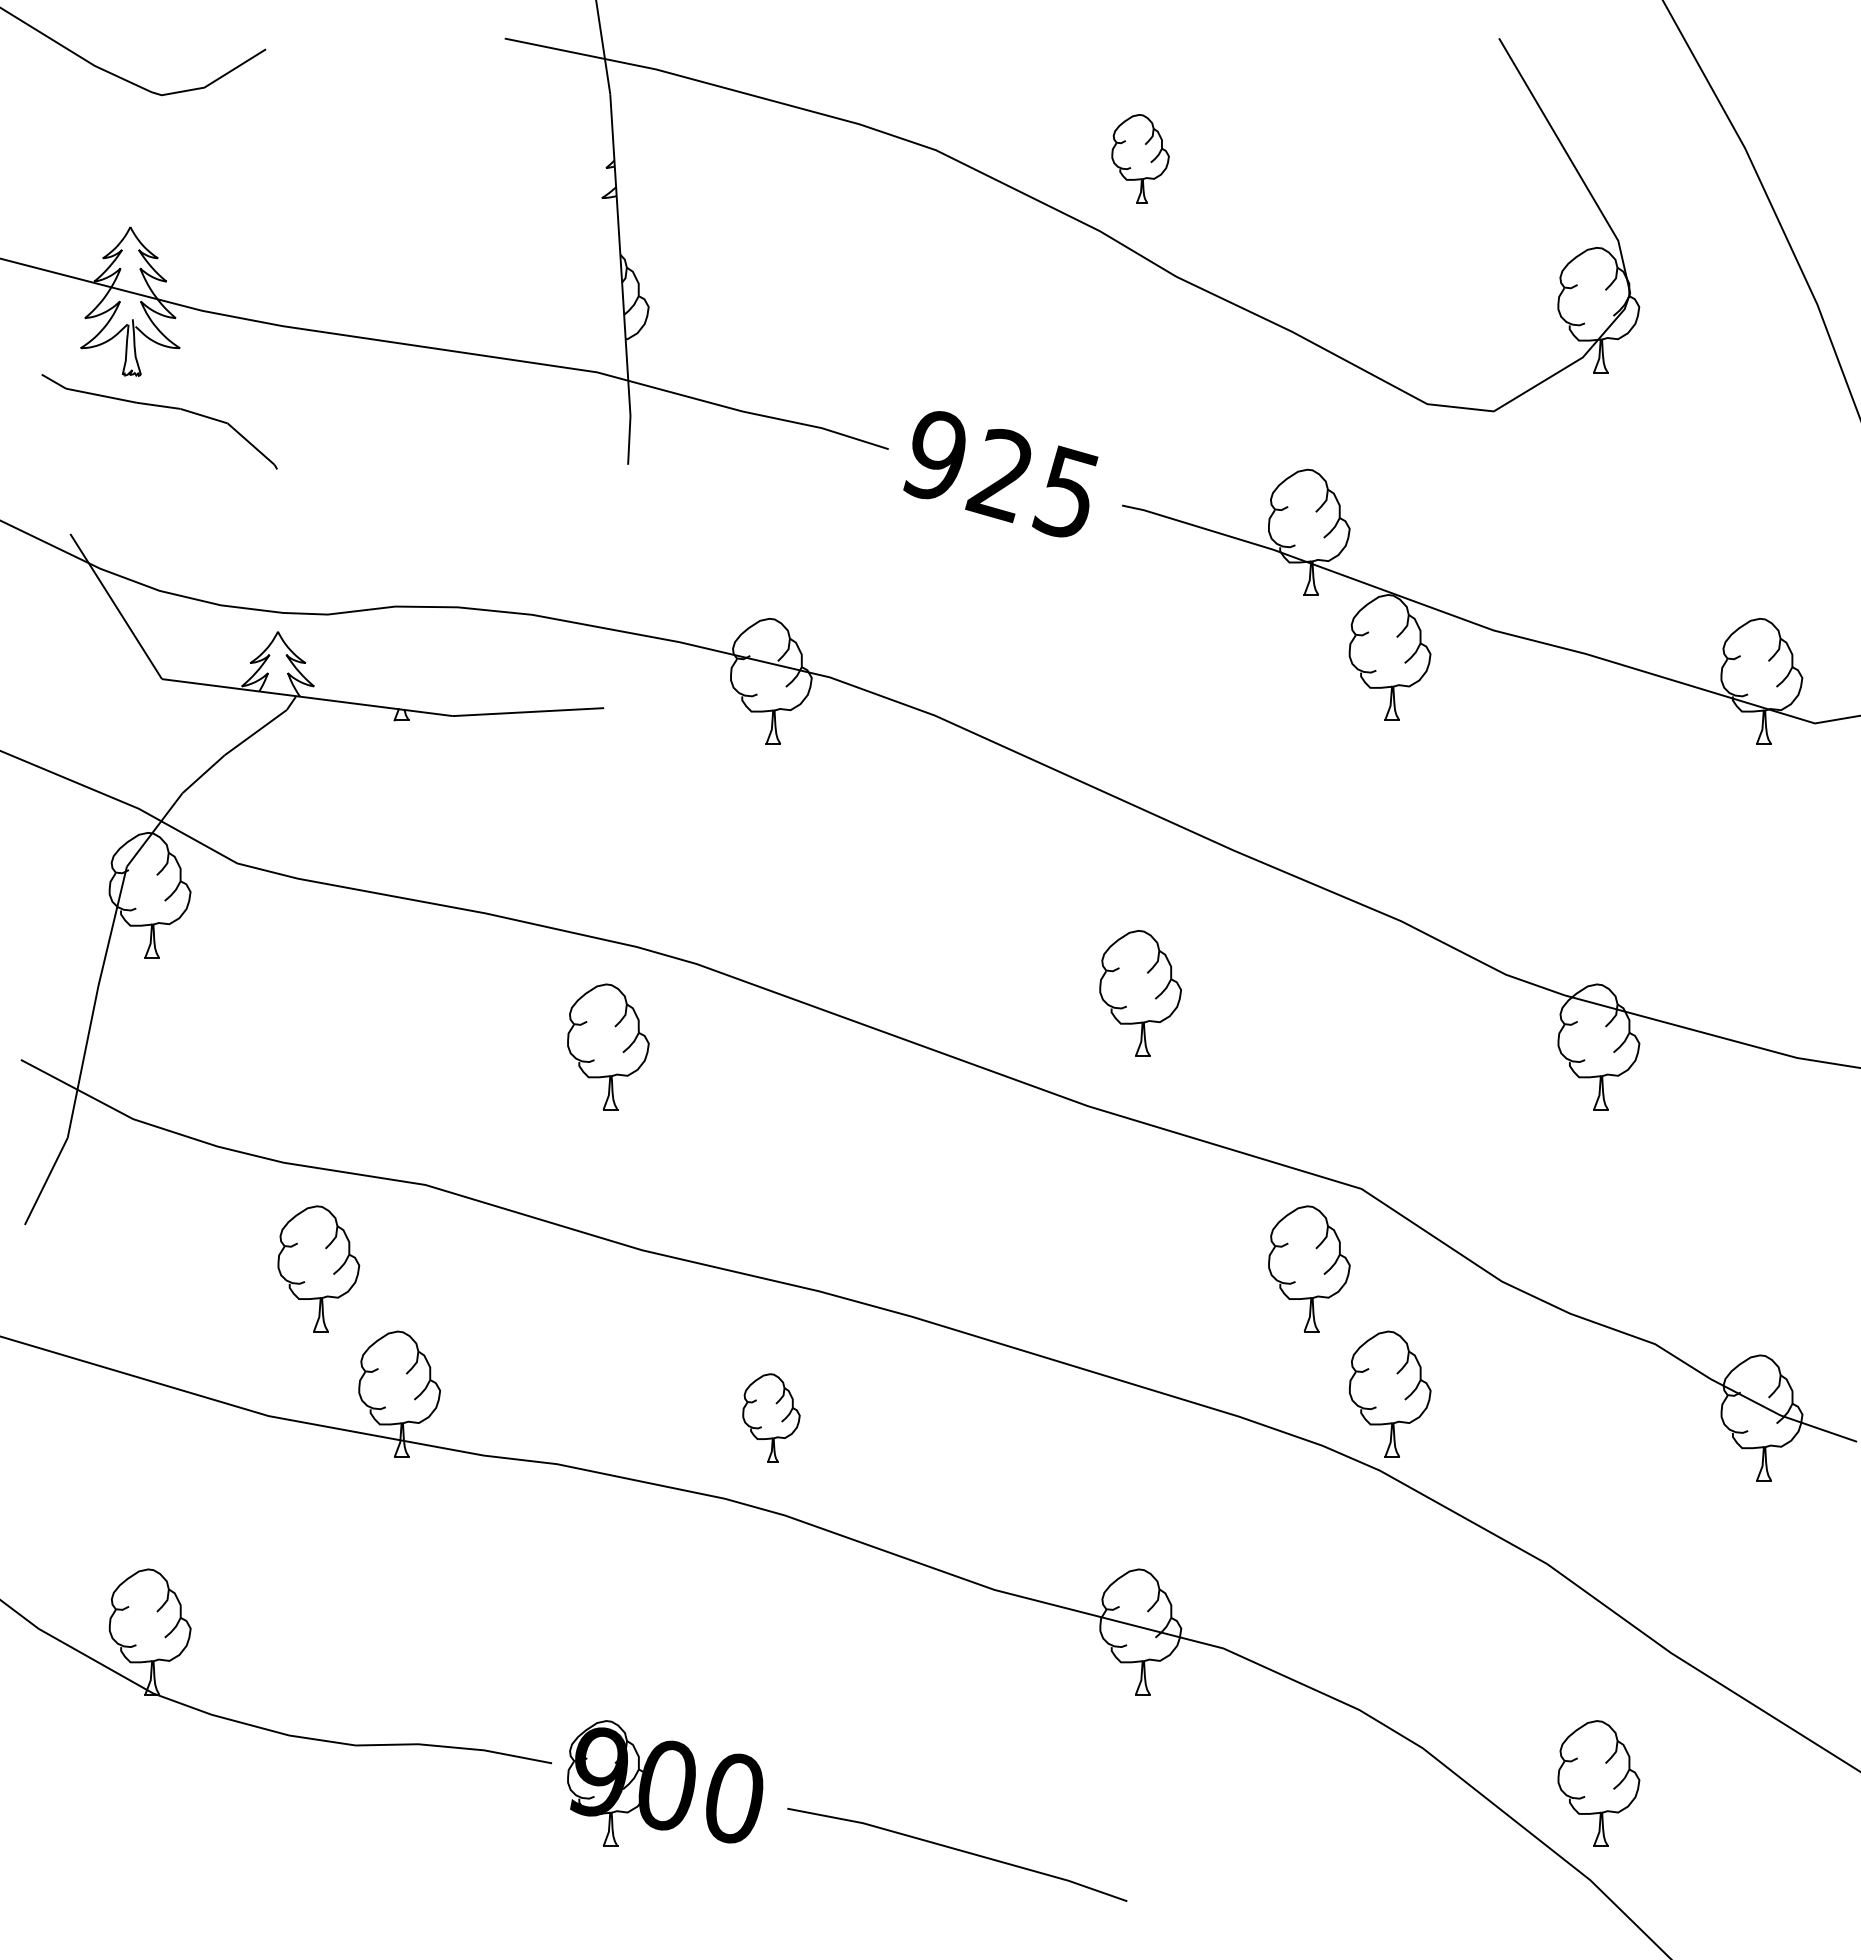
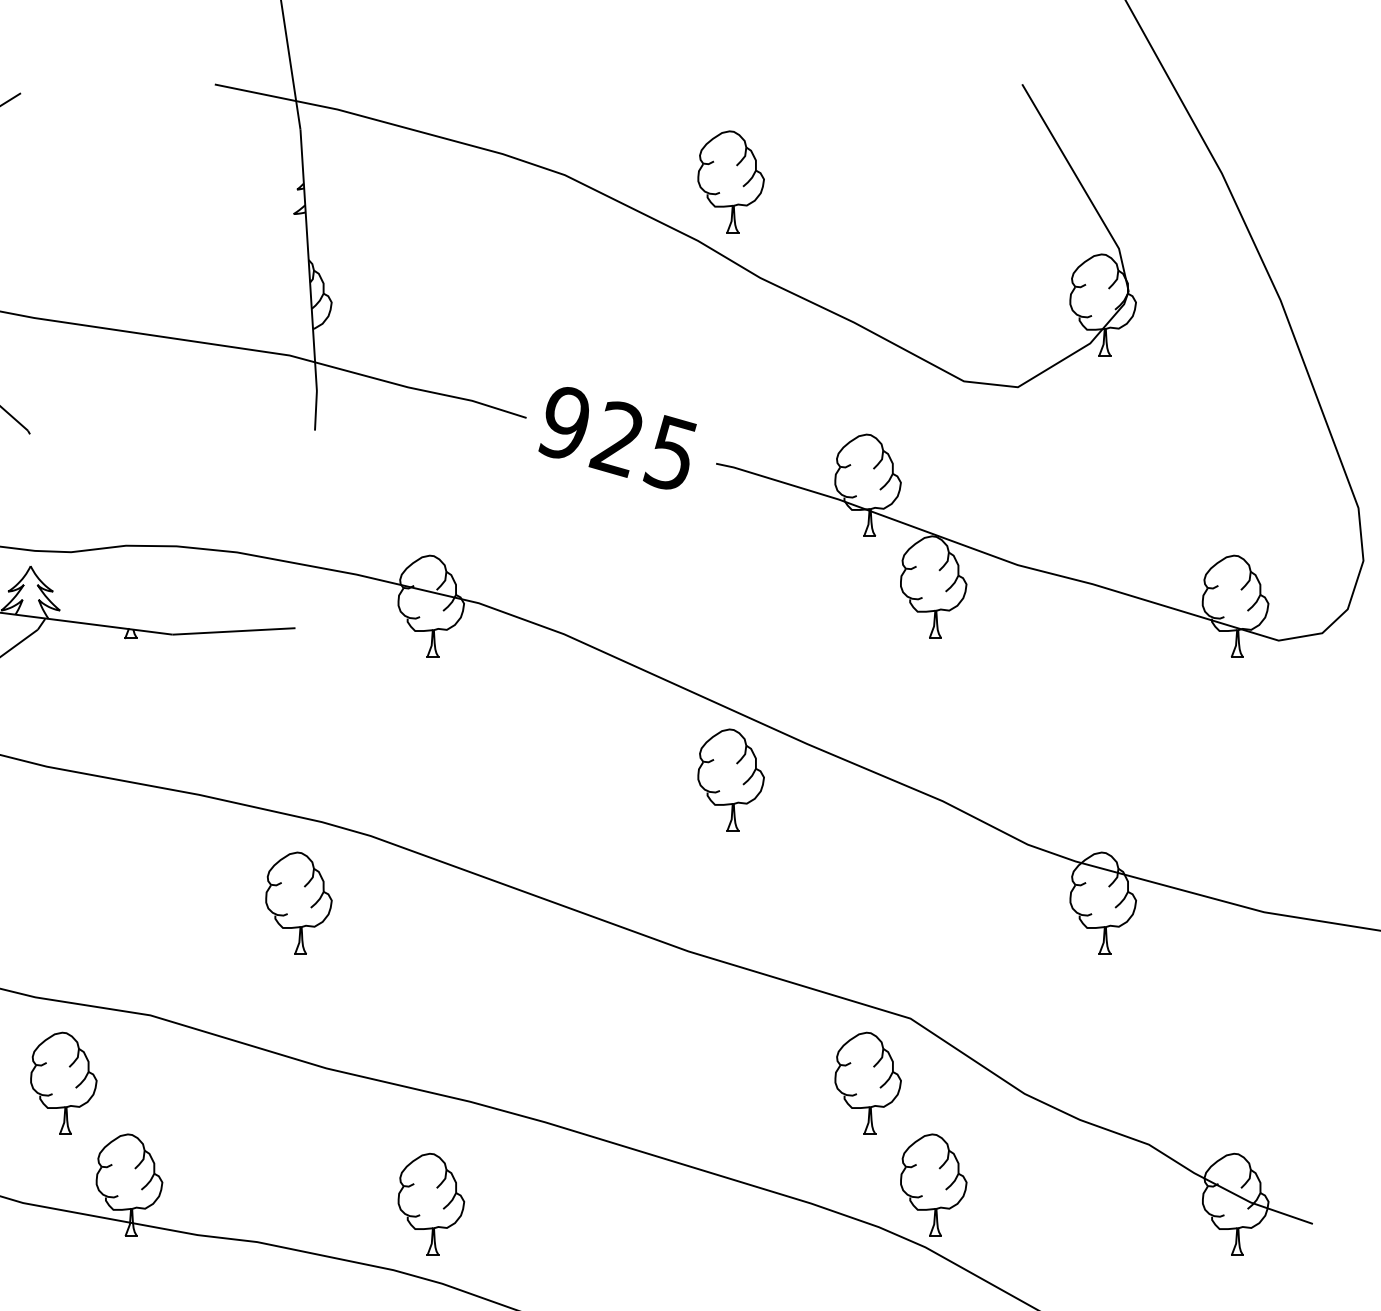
part: (1140, 158) -> (731, 181), size x1.43
part: (1140, 993) -> (731, 780), moved
part: (771, 1417) -> (431, 1204), size x1.43

